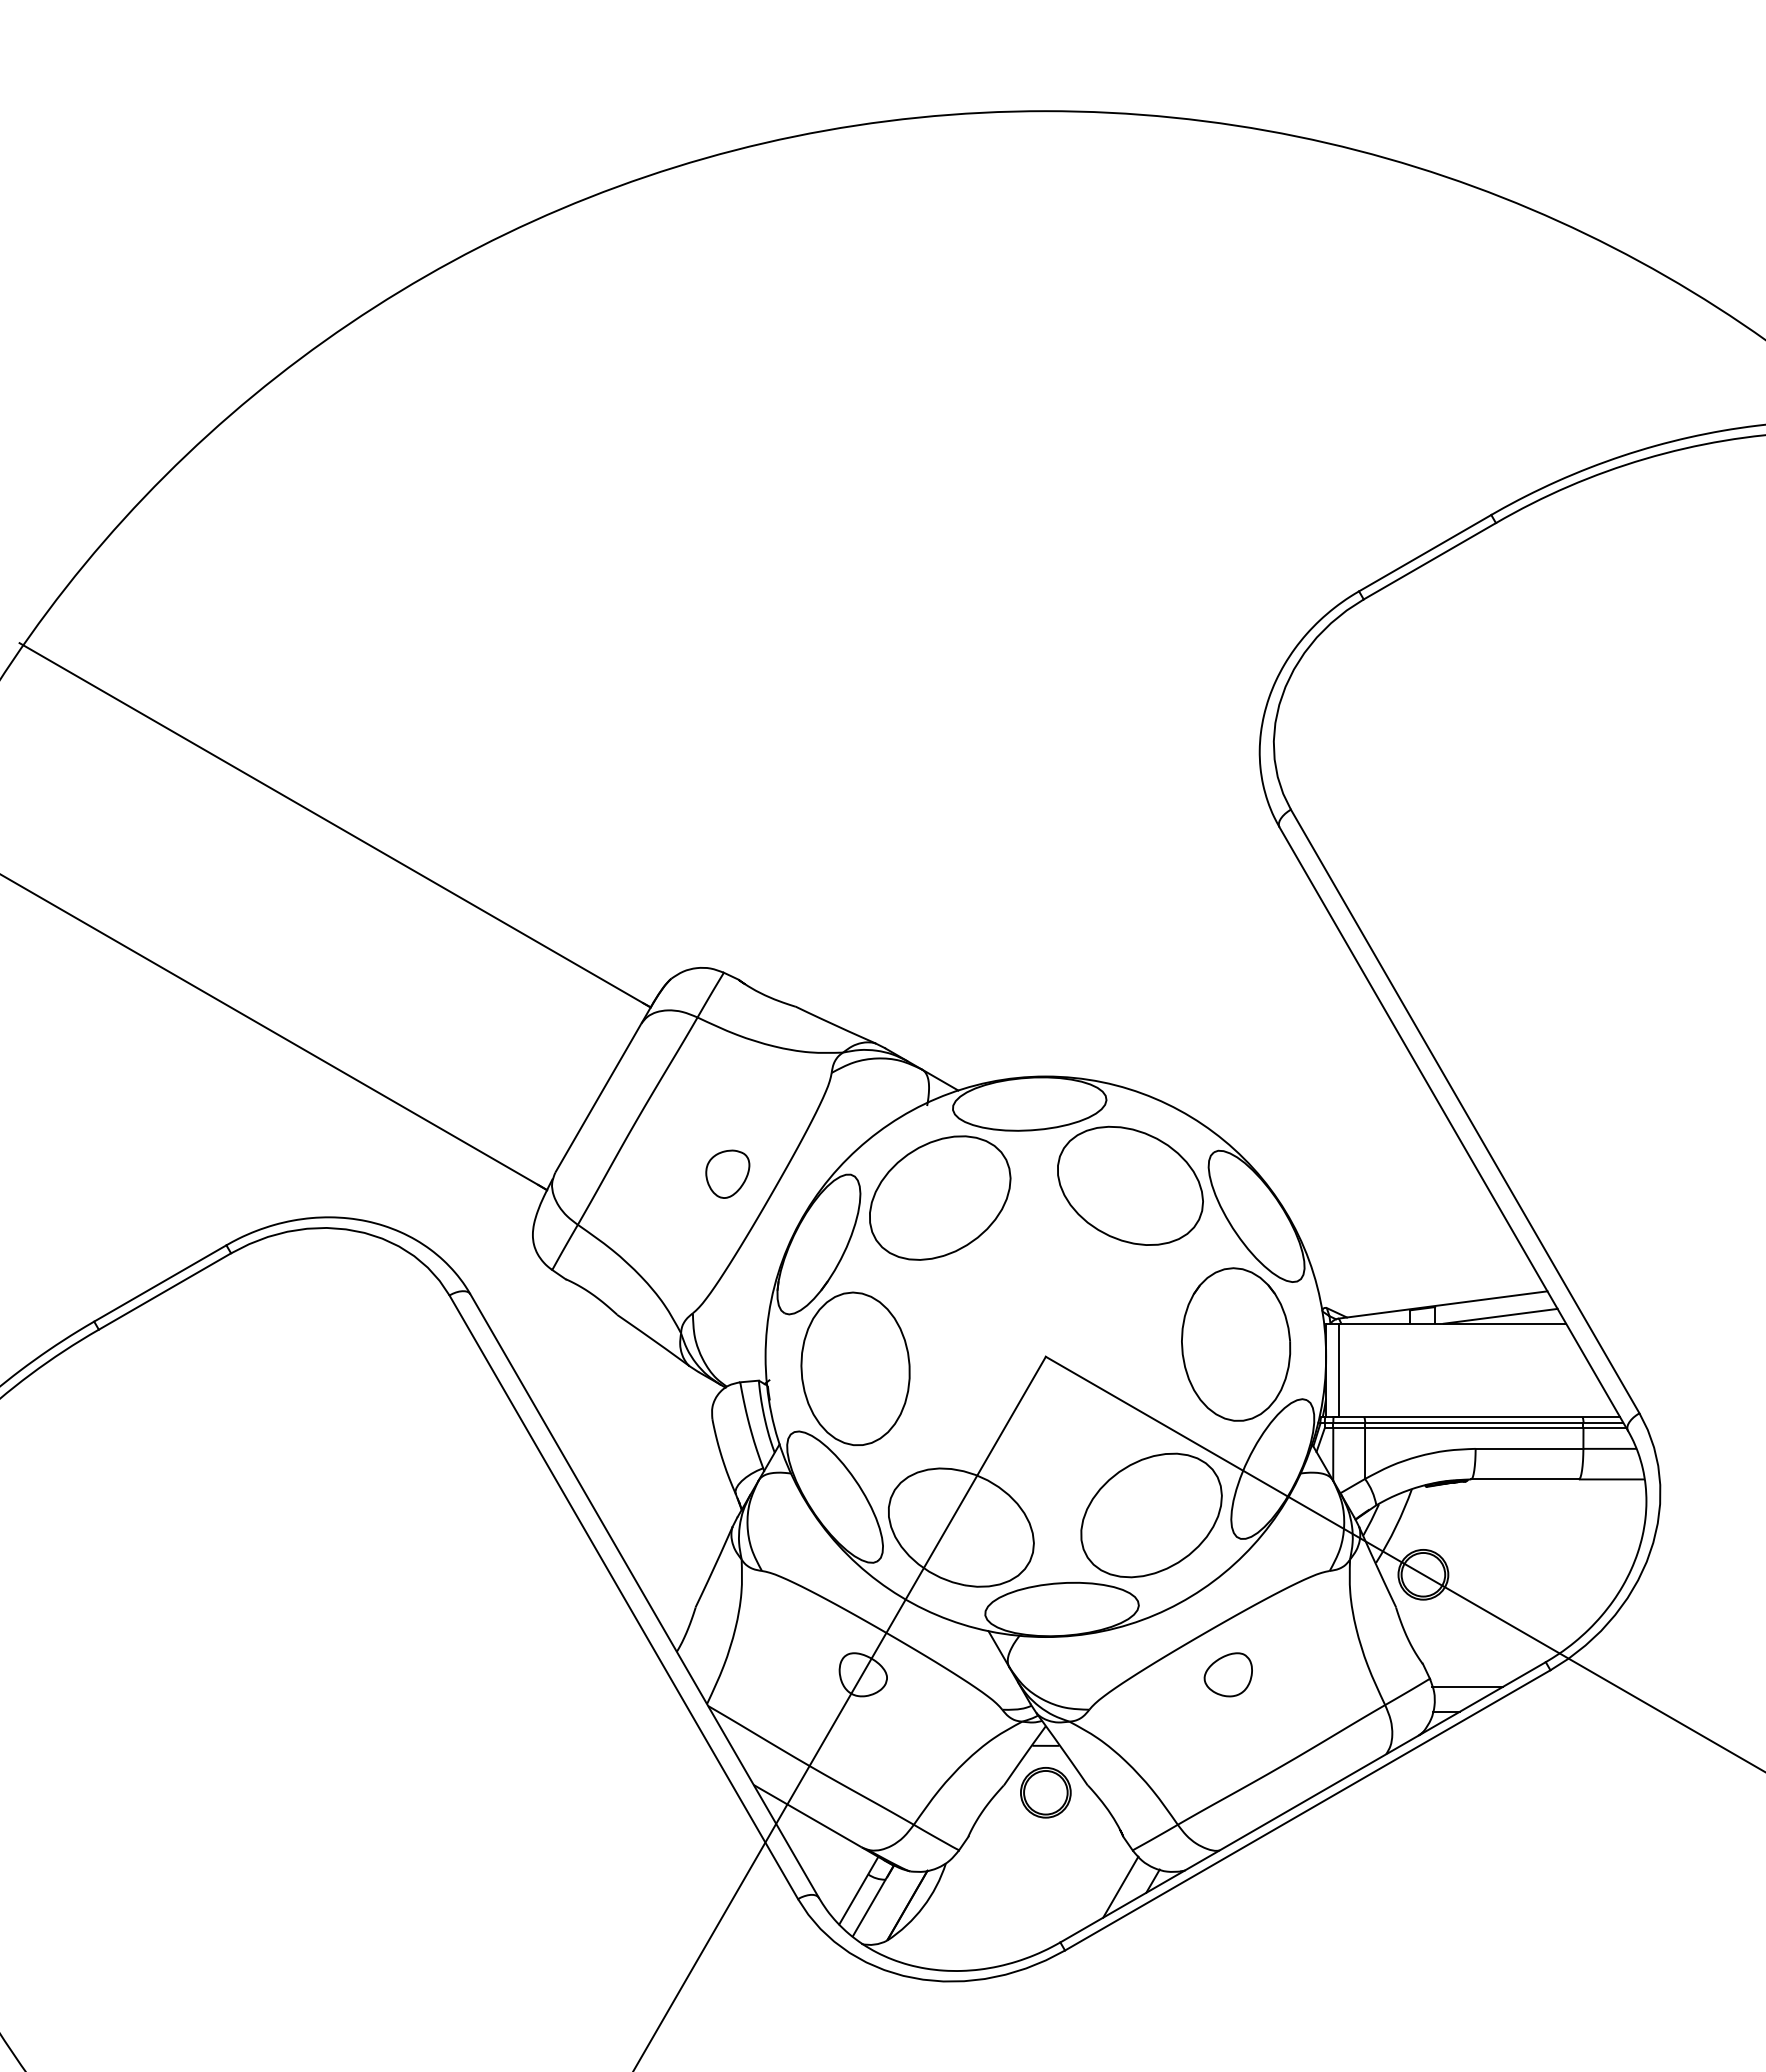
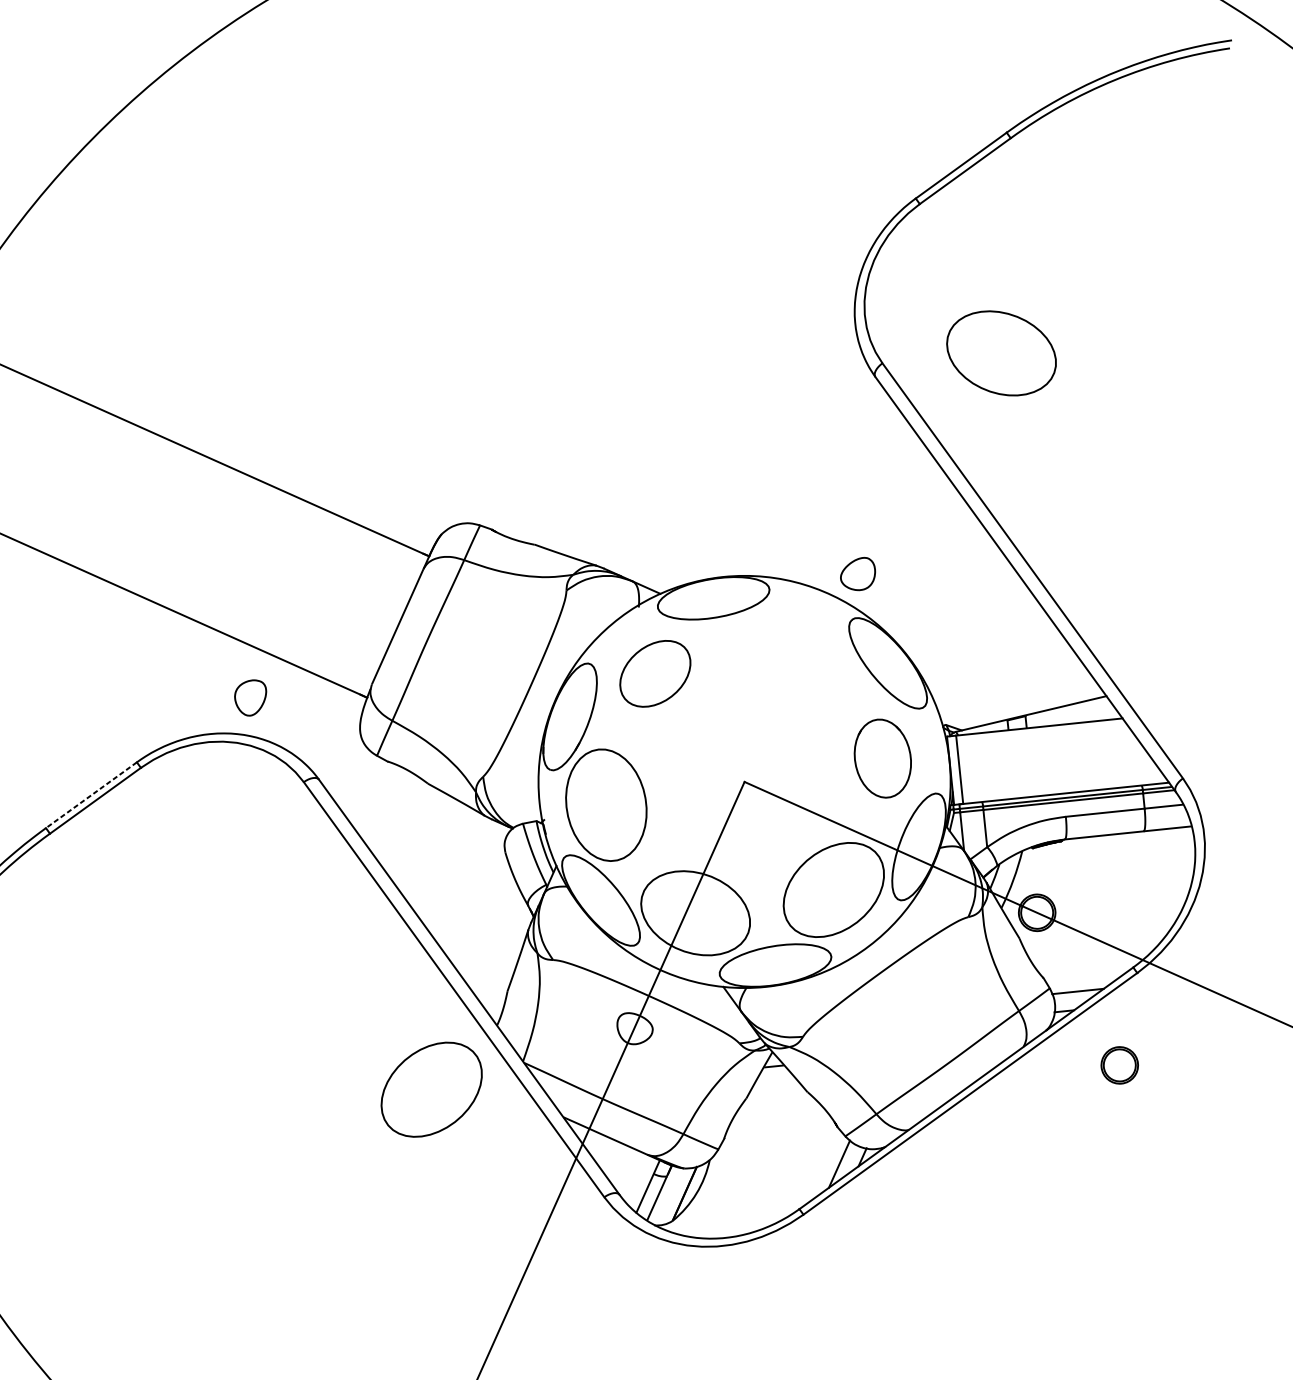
part: (727, 1173) -> (250, 697), moved
part: (1130, 1185) -> (1001, 353), moved
part: (940, 1197) -> (655, 673), size x0.7
line: (159, 1283) -> (90, 795), solid -> dashed
line: (1500, 1315) -> (1073, 717), removed
part: (1236, 1344) -> (883, 758), size x0.7
part: (1227, 1674) -> (857, 574), moved
part: (579, 1729) -> (431, 1089), added
part: (1045, 1792) -> (1119, 1065), moved

